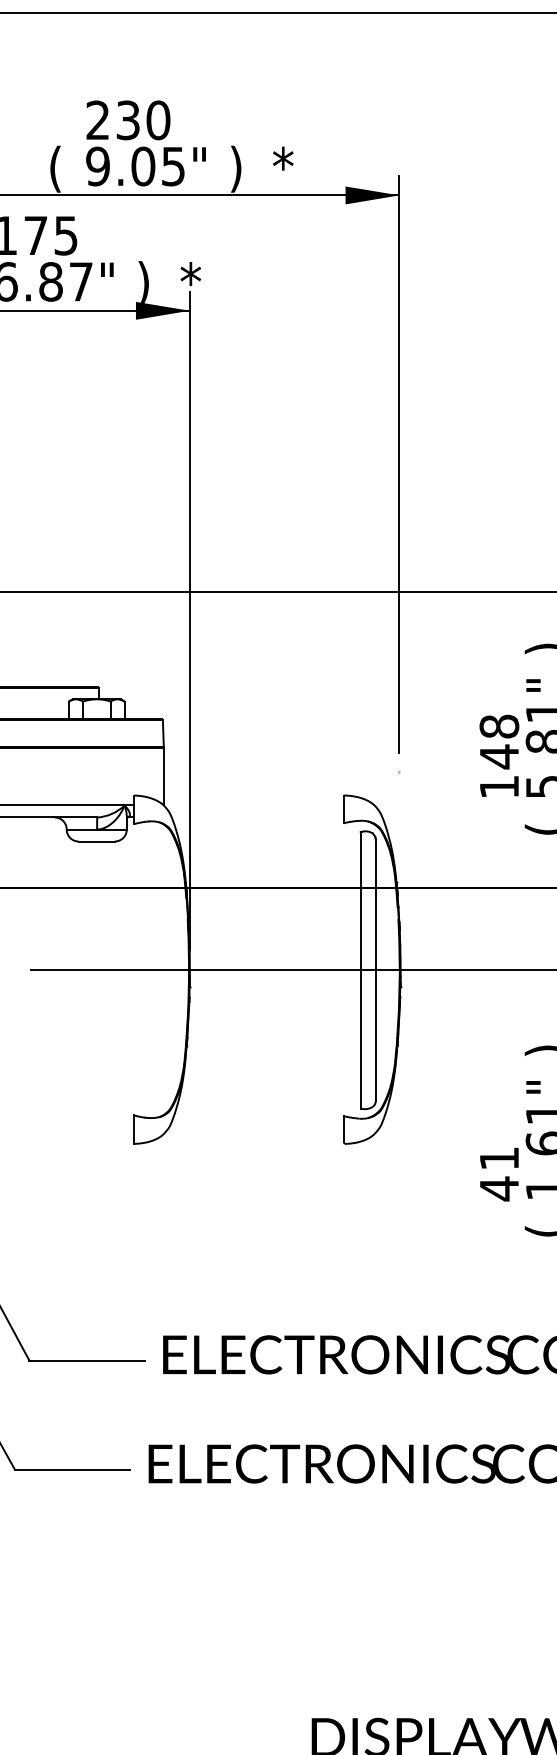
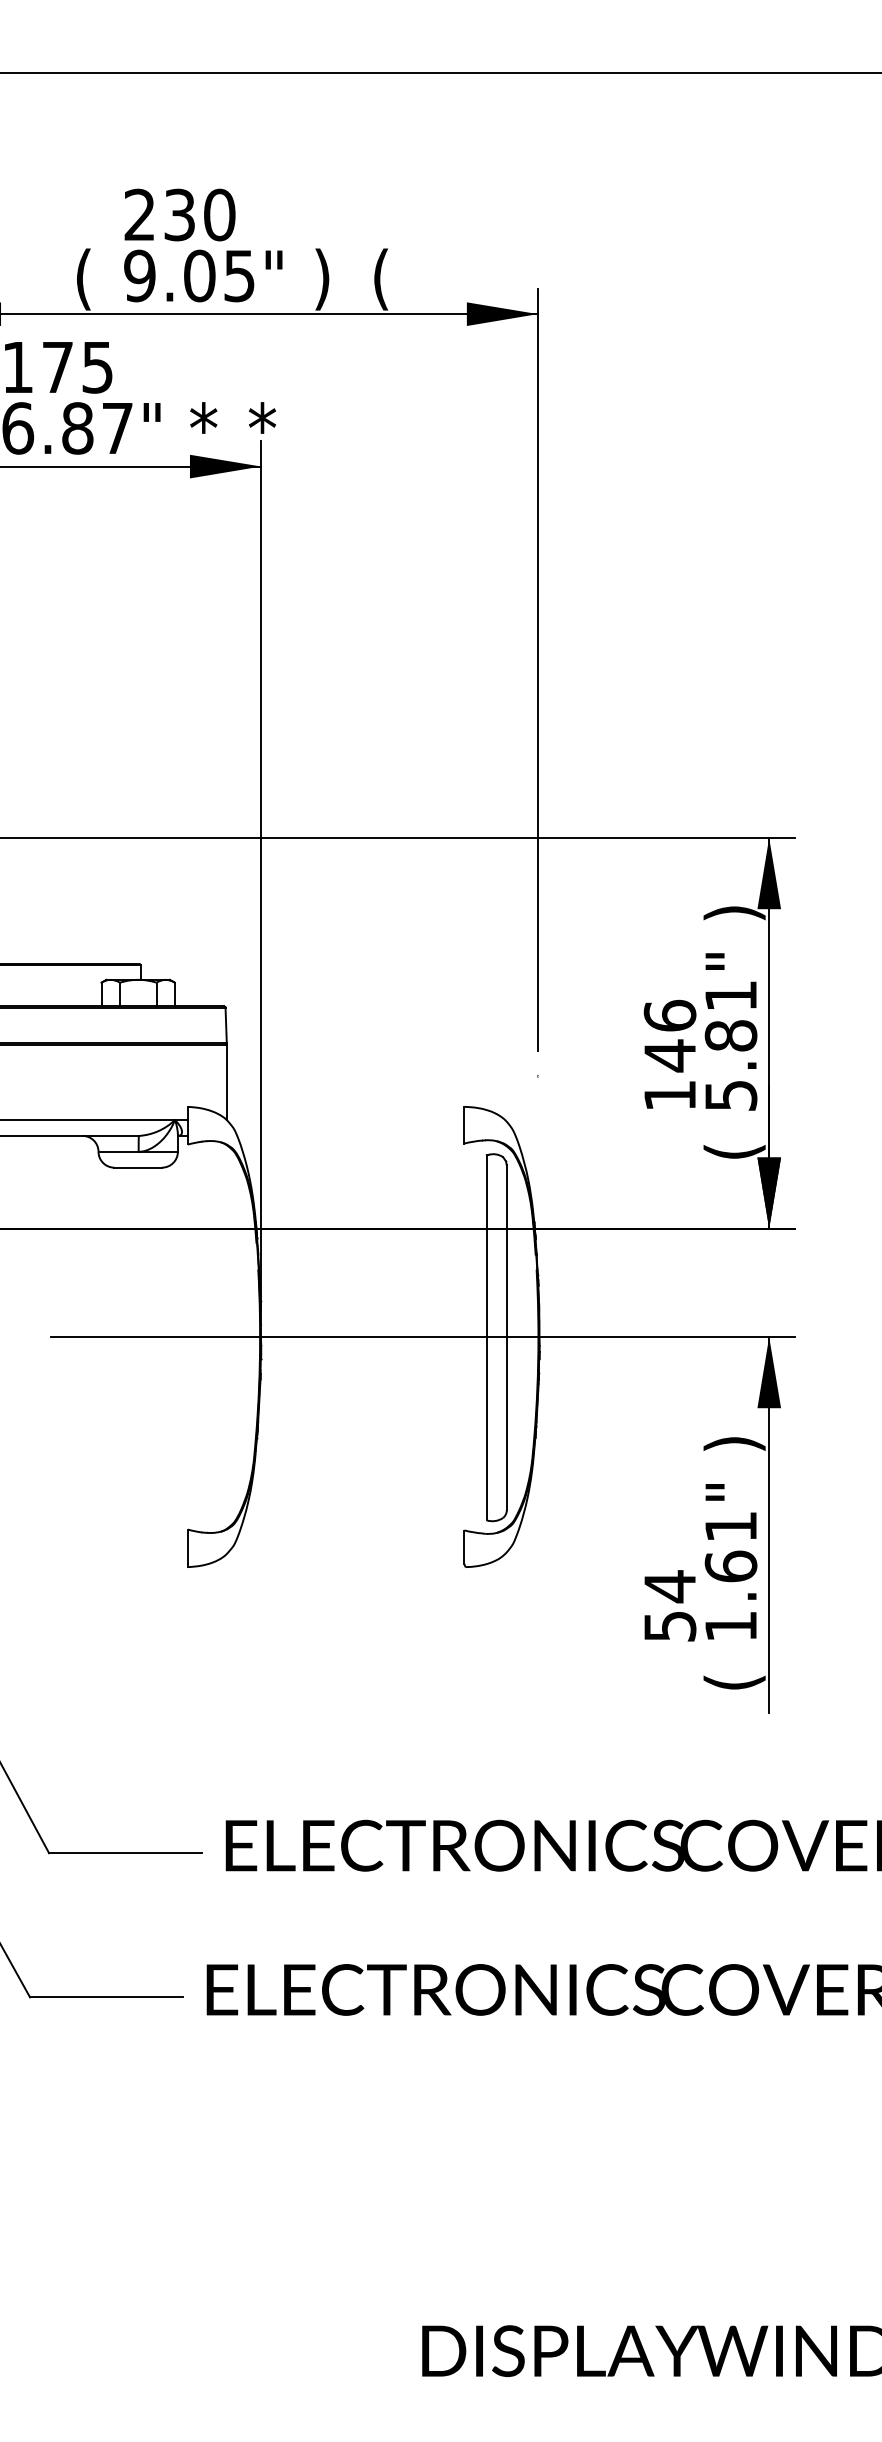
text: (283, 169) -> (384, 279), * -> (
text: (146, 281) -> (203, 428), ) -> *
text: (498, 726) -> (669, 1015), 148 -> 146
text: (499, 1173) -> (670, 1606), 41 -> 54

